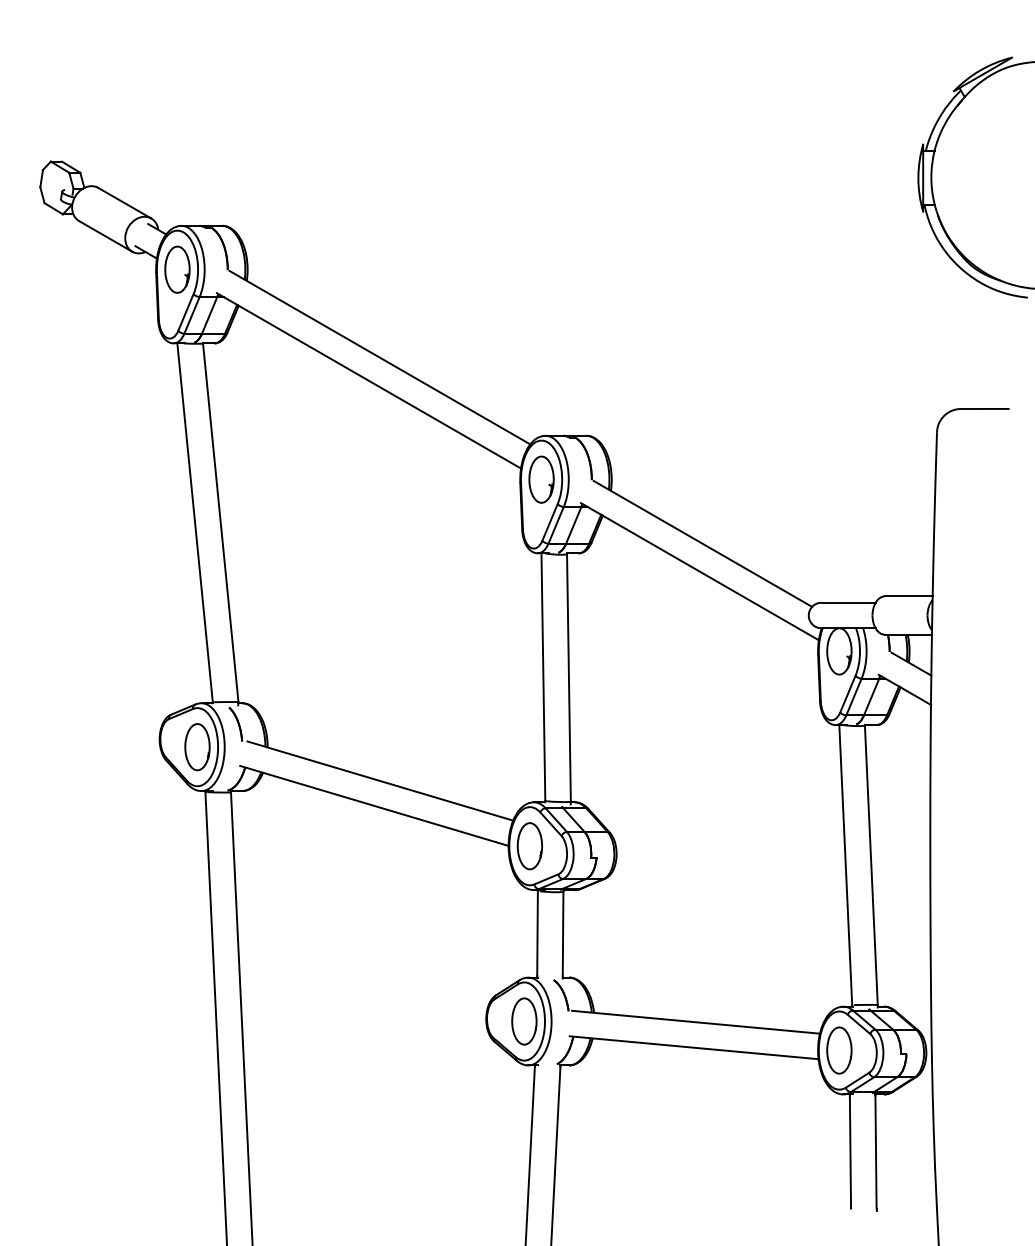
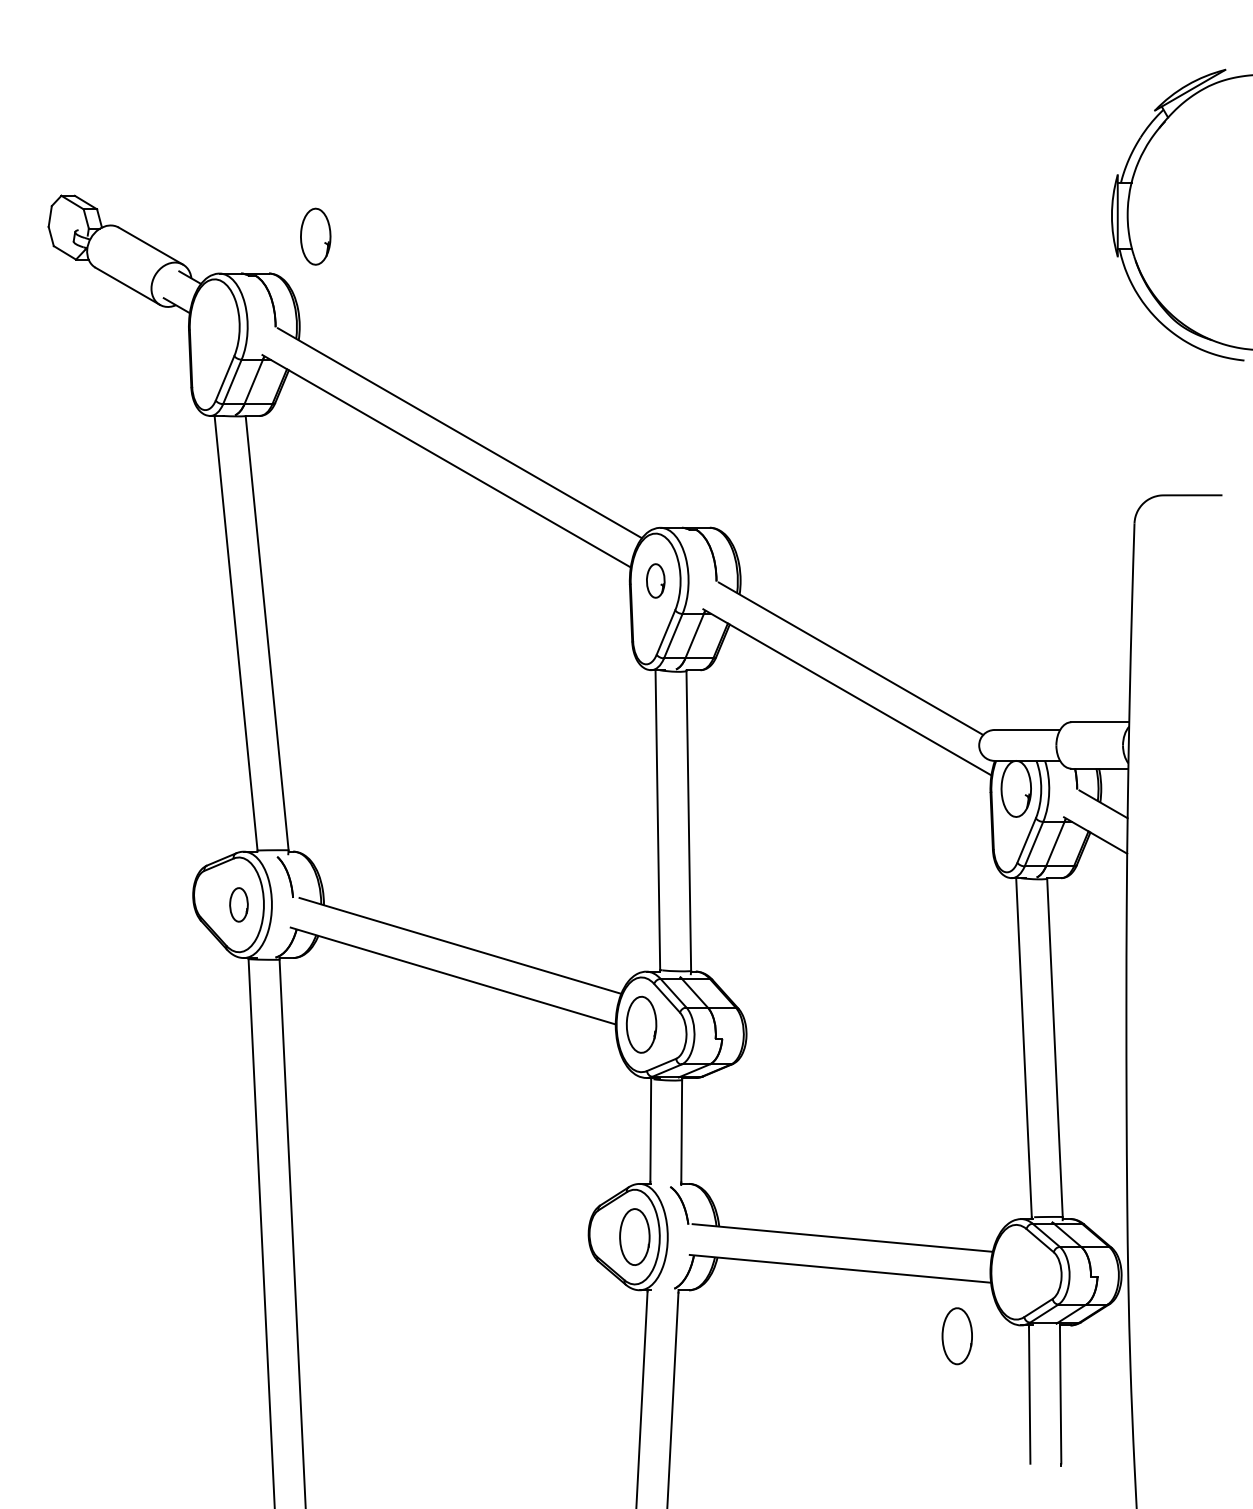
part: (177, 269) -> (315, 236), moved
part: (541, 479) -> (655, 580), size x0.6
part: (197, 746) -> (238, 904), size x0.6
part: (838, 1050) -> (956, 1336), moved

